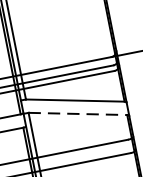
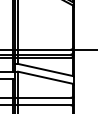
line: (77, 113) -> (45, 77), dashed -> solid

